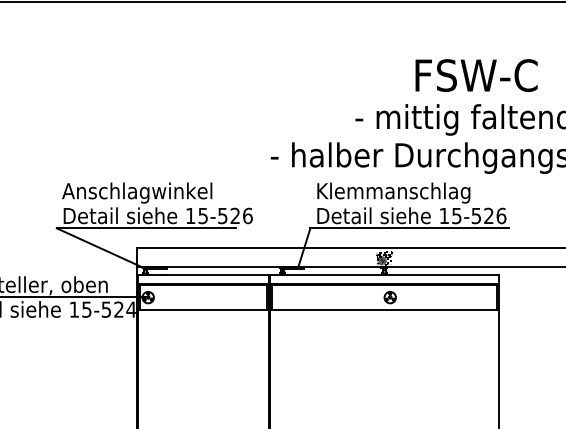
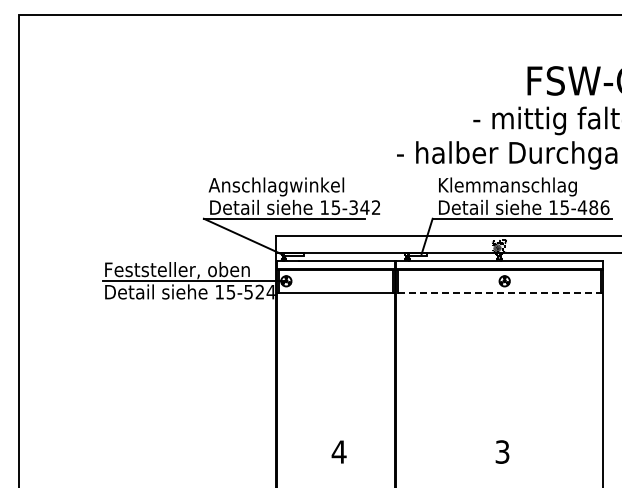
text: (234, 215) -> (364, 207), 15-526 -> 15-342
text: (482, 215) -> (587, 207), 15-526 -> 15-486
line: (383, 310) -> (498, 292), solid -> dashed

